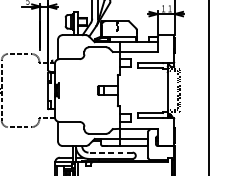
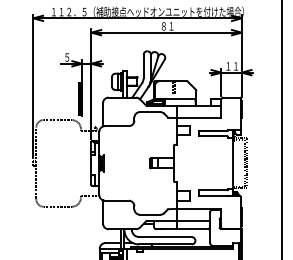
fill: (39, 35) -> (80, 98), added
line: (109, 152) -> (164, 237), dashed -> solid

